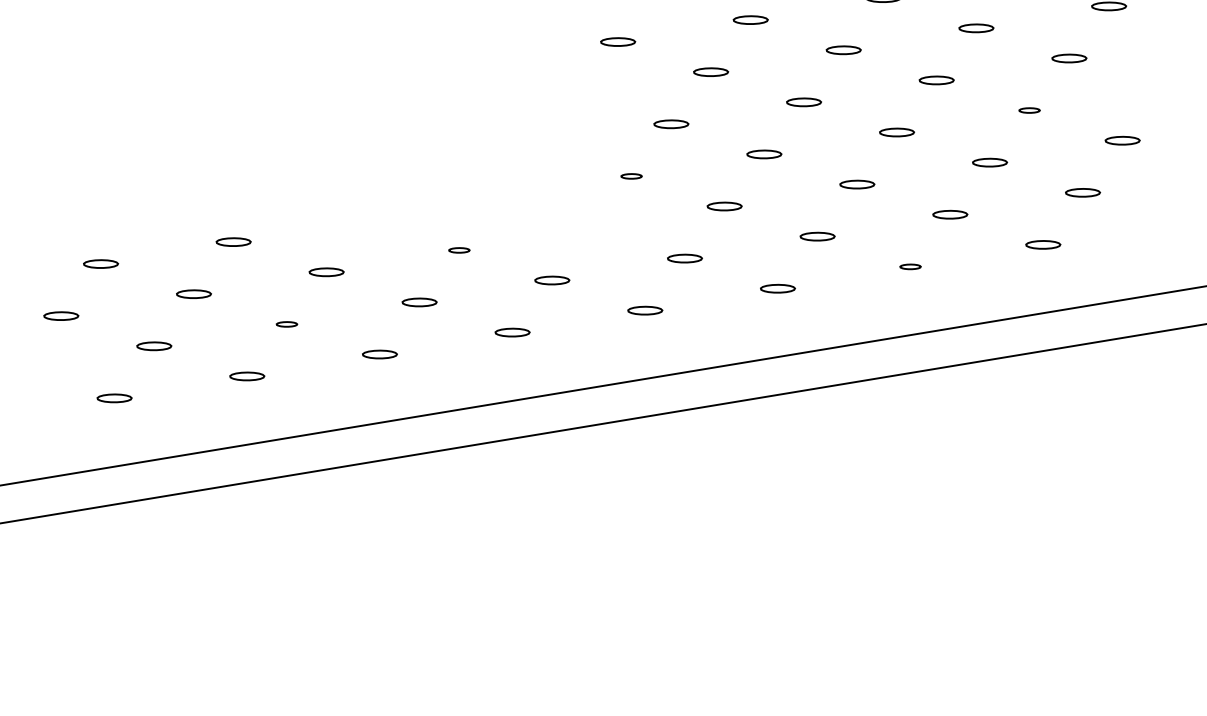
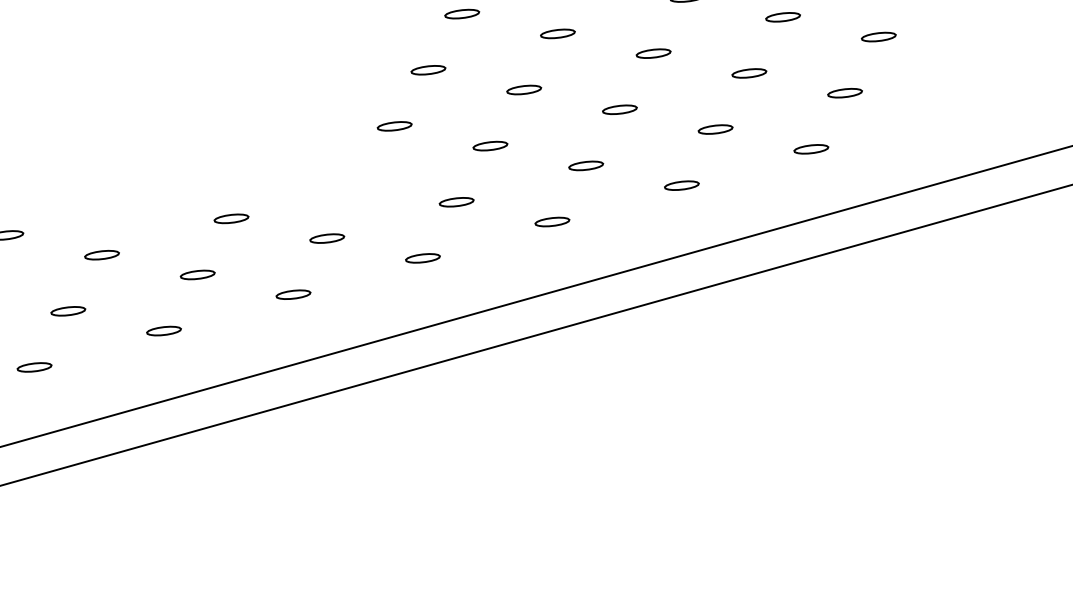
part: (1029, 110) -> (782, 17), size x1.67
part: (631, 176) -> (394, 126), size x1.67
part: (459, 250) -> (231, 218), size x1.67
part: (910, 266) -> (681, 185), size x1.67
part: (286, 324) -> (67, 311), size x1.67

